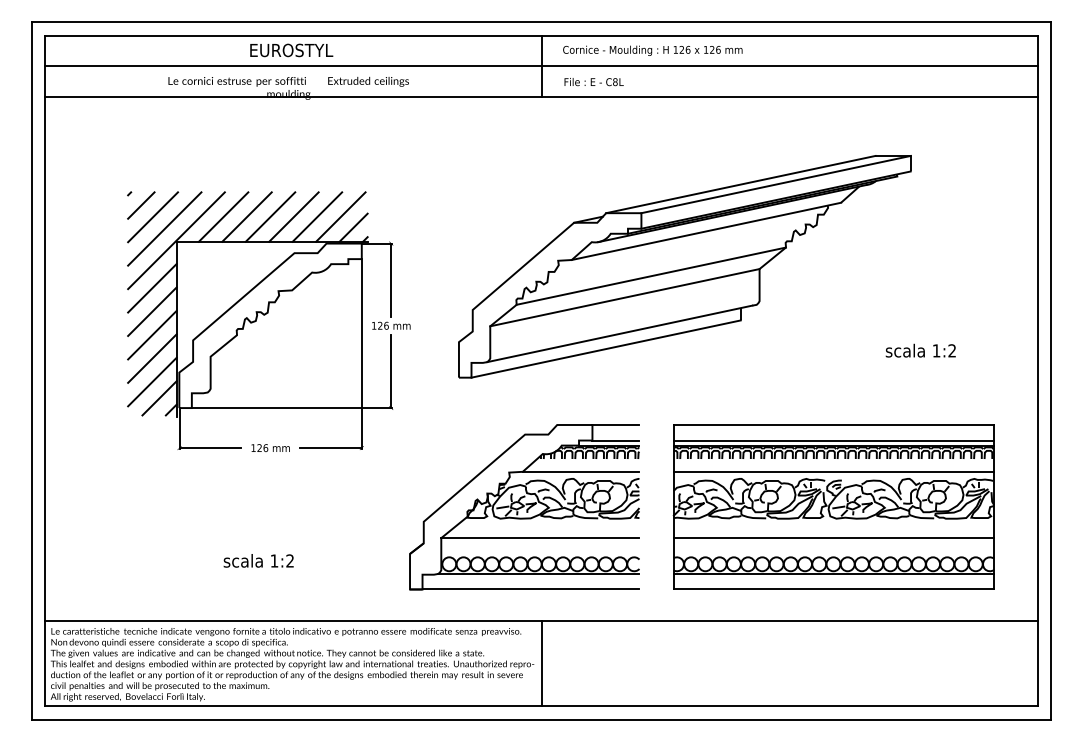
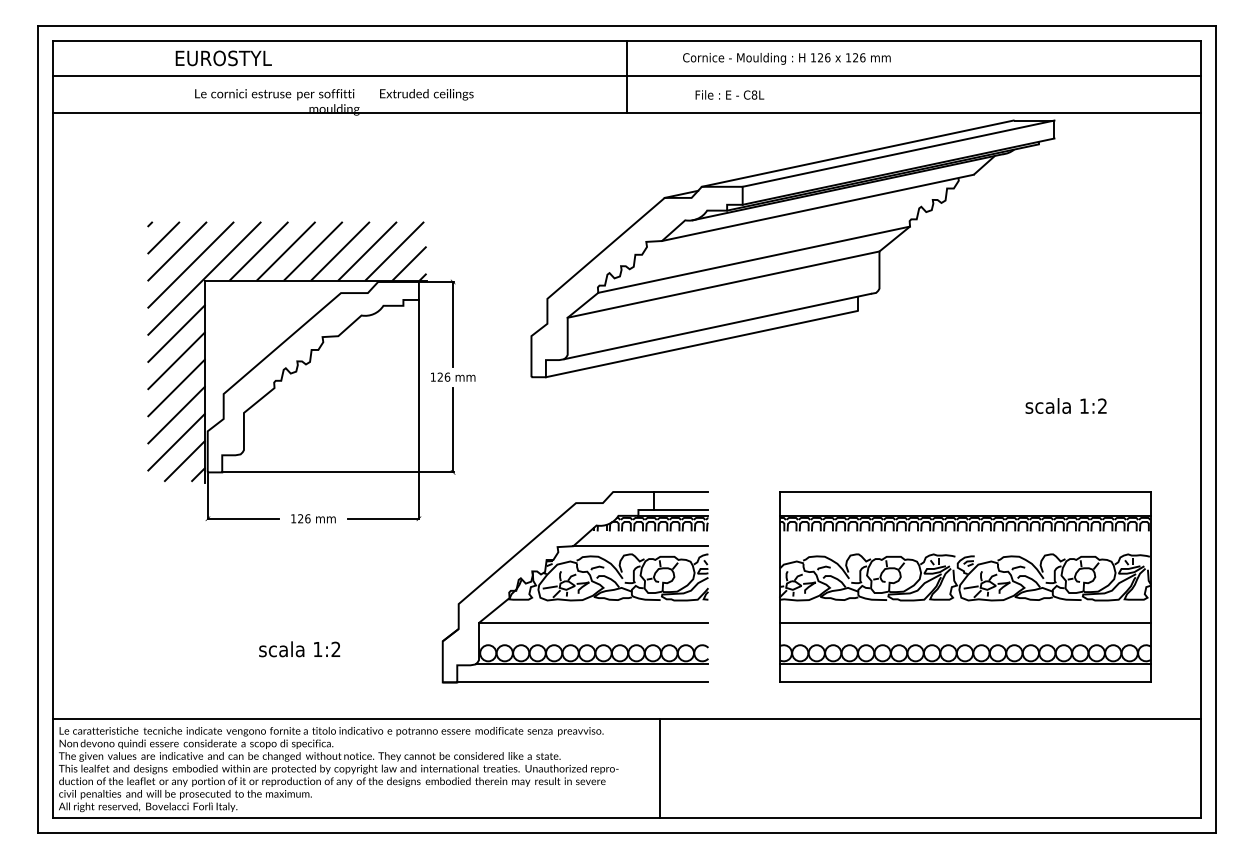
text: (291, 50) -> (223, 58), moved
text: (652, 50) -> (786, 58), moved
text: (593, 81) -> (729, 94), moved
part: (684, 266) -> (792, 248), moved
line: (833, 440) -> (965, 510), removed
line: (833, 472) -> (965, 546), removed
part: (523, 507) -> (574, 587), moved
line: (541, 662) -> (660, 767), moved

